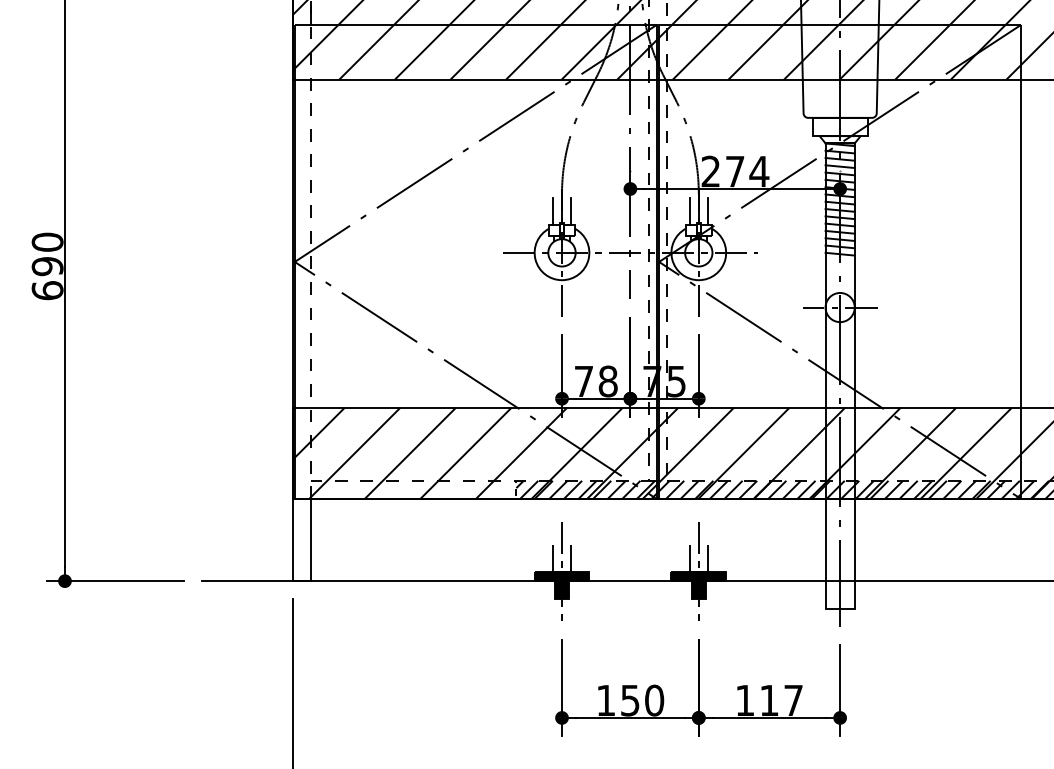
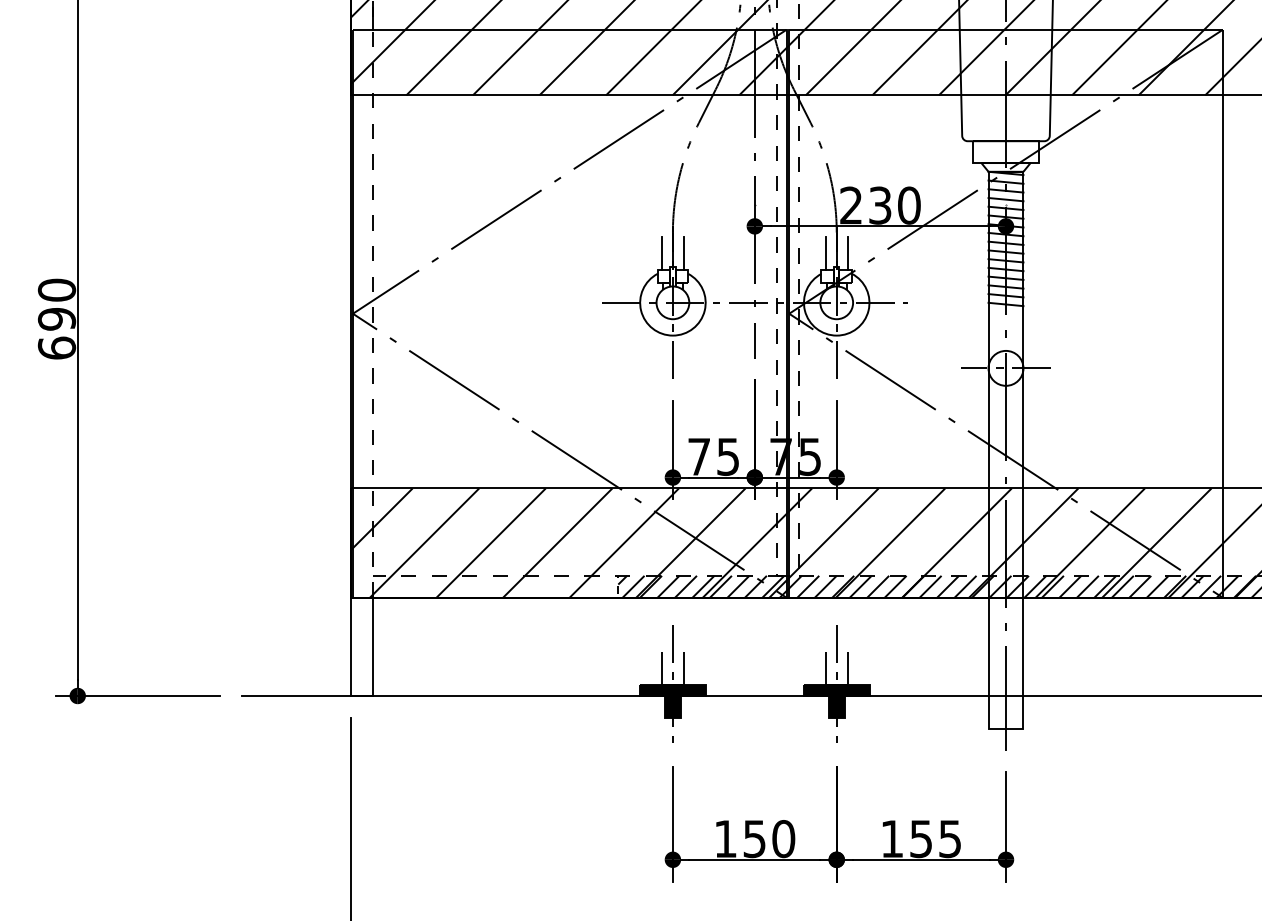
text: (747, 171) -> (895, 205), 274 -> 230
text: (608, 381) -> (728, 456), 78 -> 75
text: (781, 701) -> (935, 839), 117 -> 155

